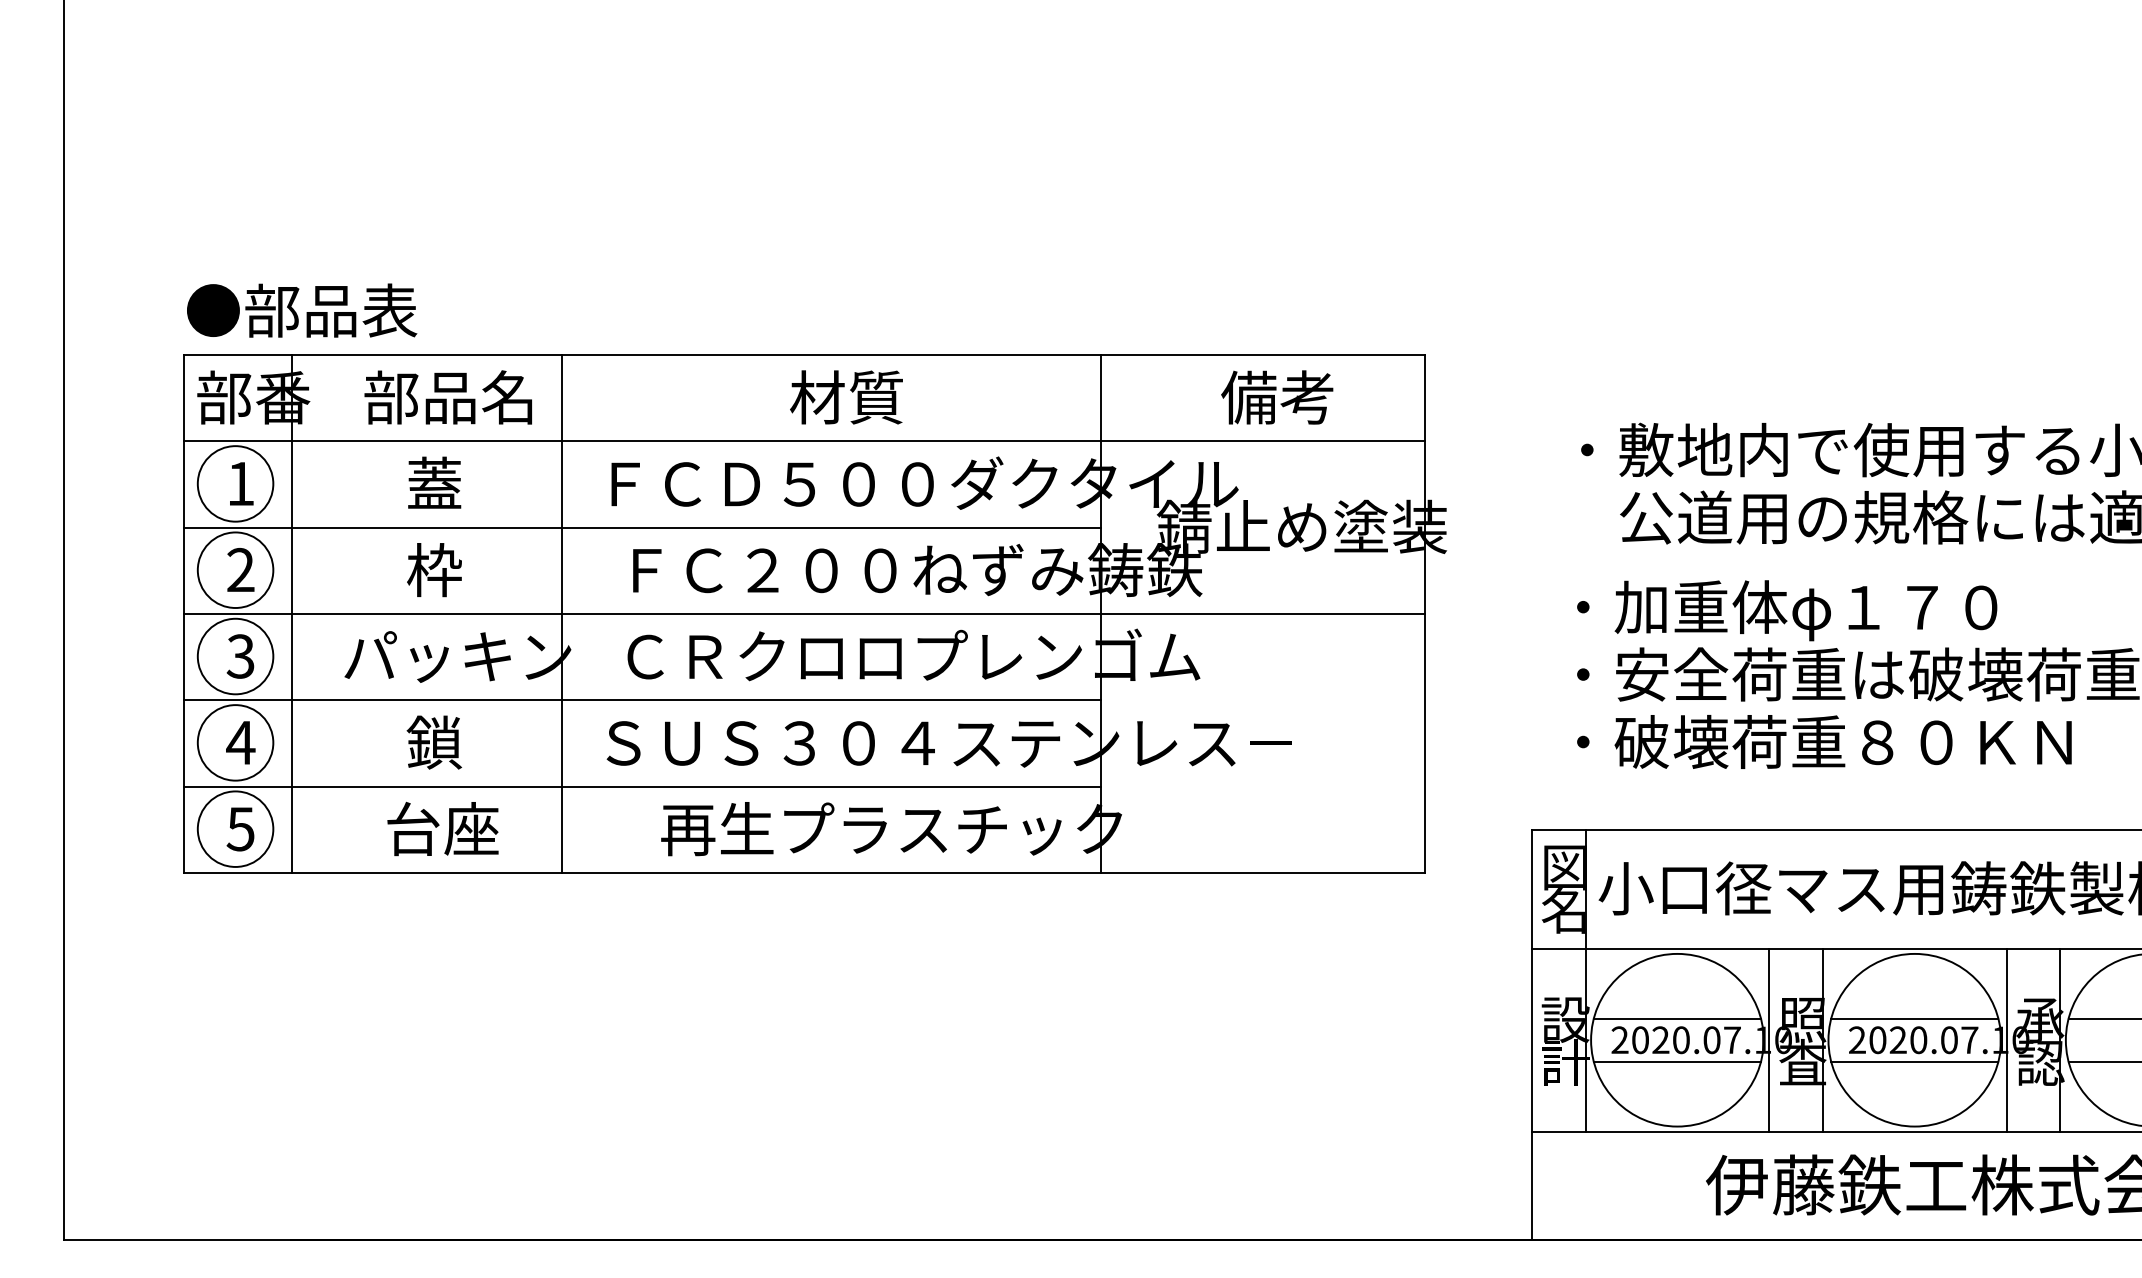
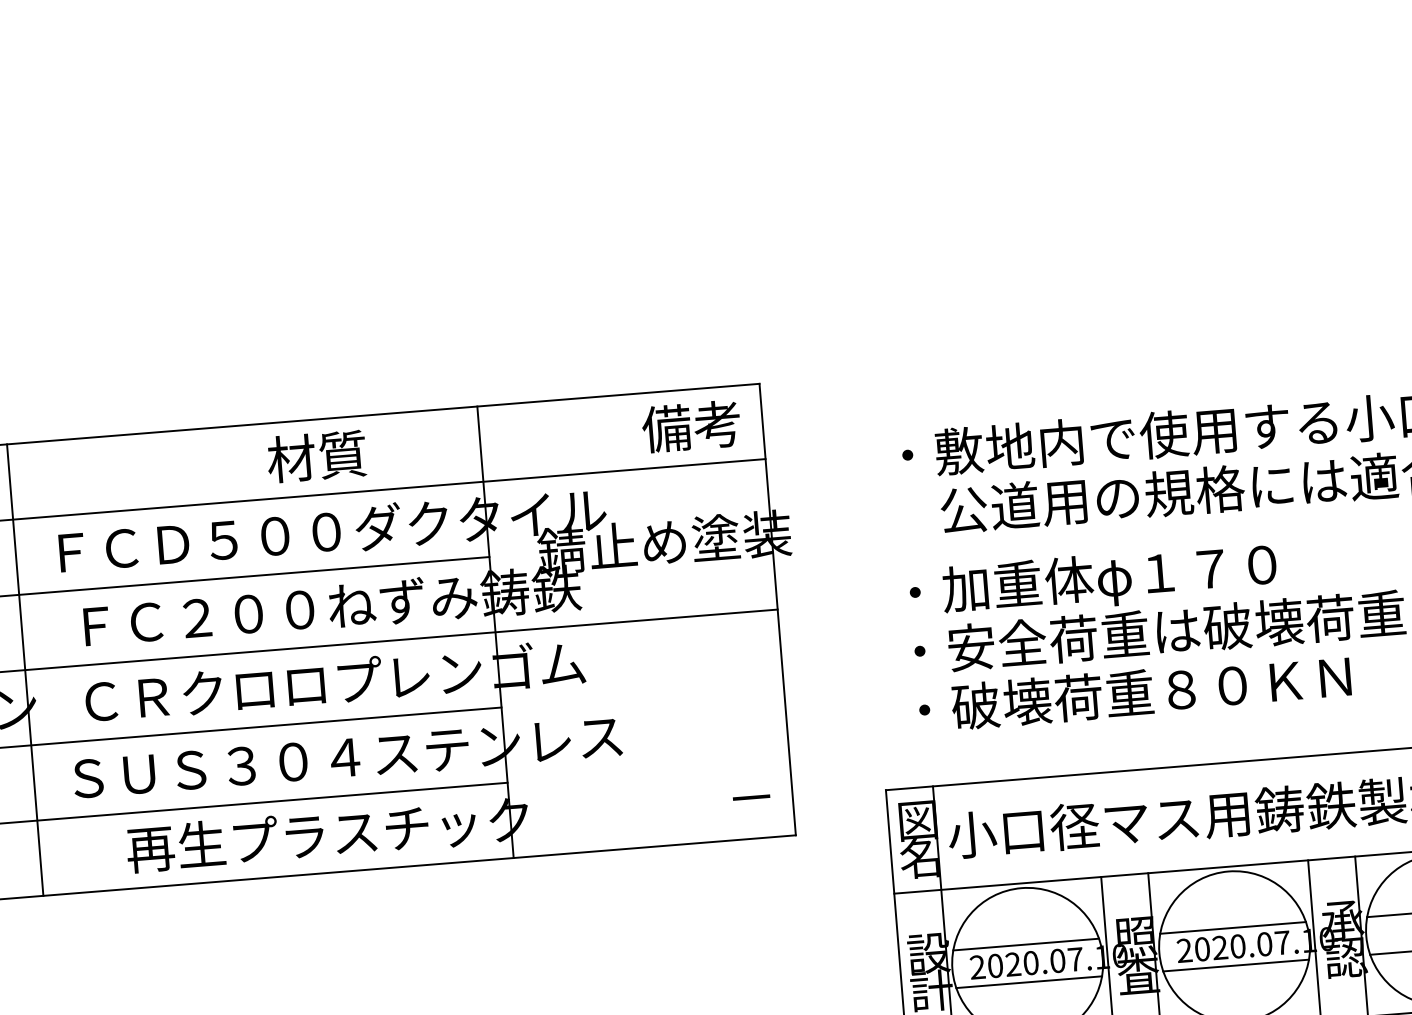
text: (846, 397) -> (316, 456), moved
text: (1277, 397) -> (691, 426), moved
text: (1270, 742) -> (751, 797), moved

